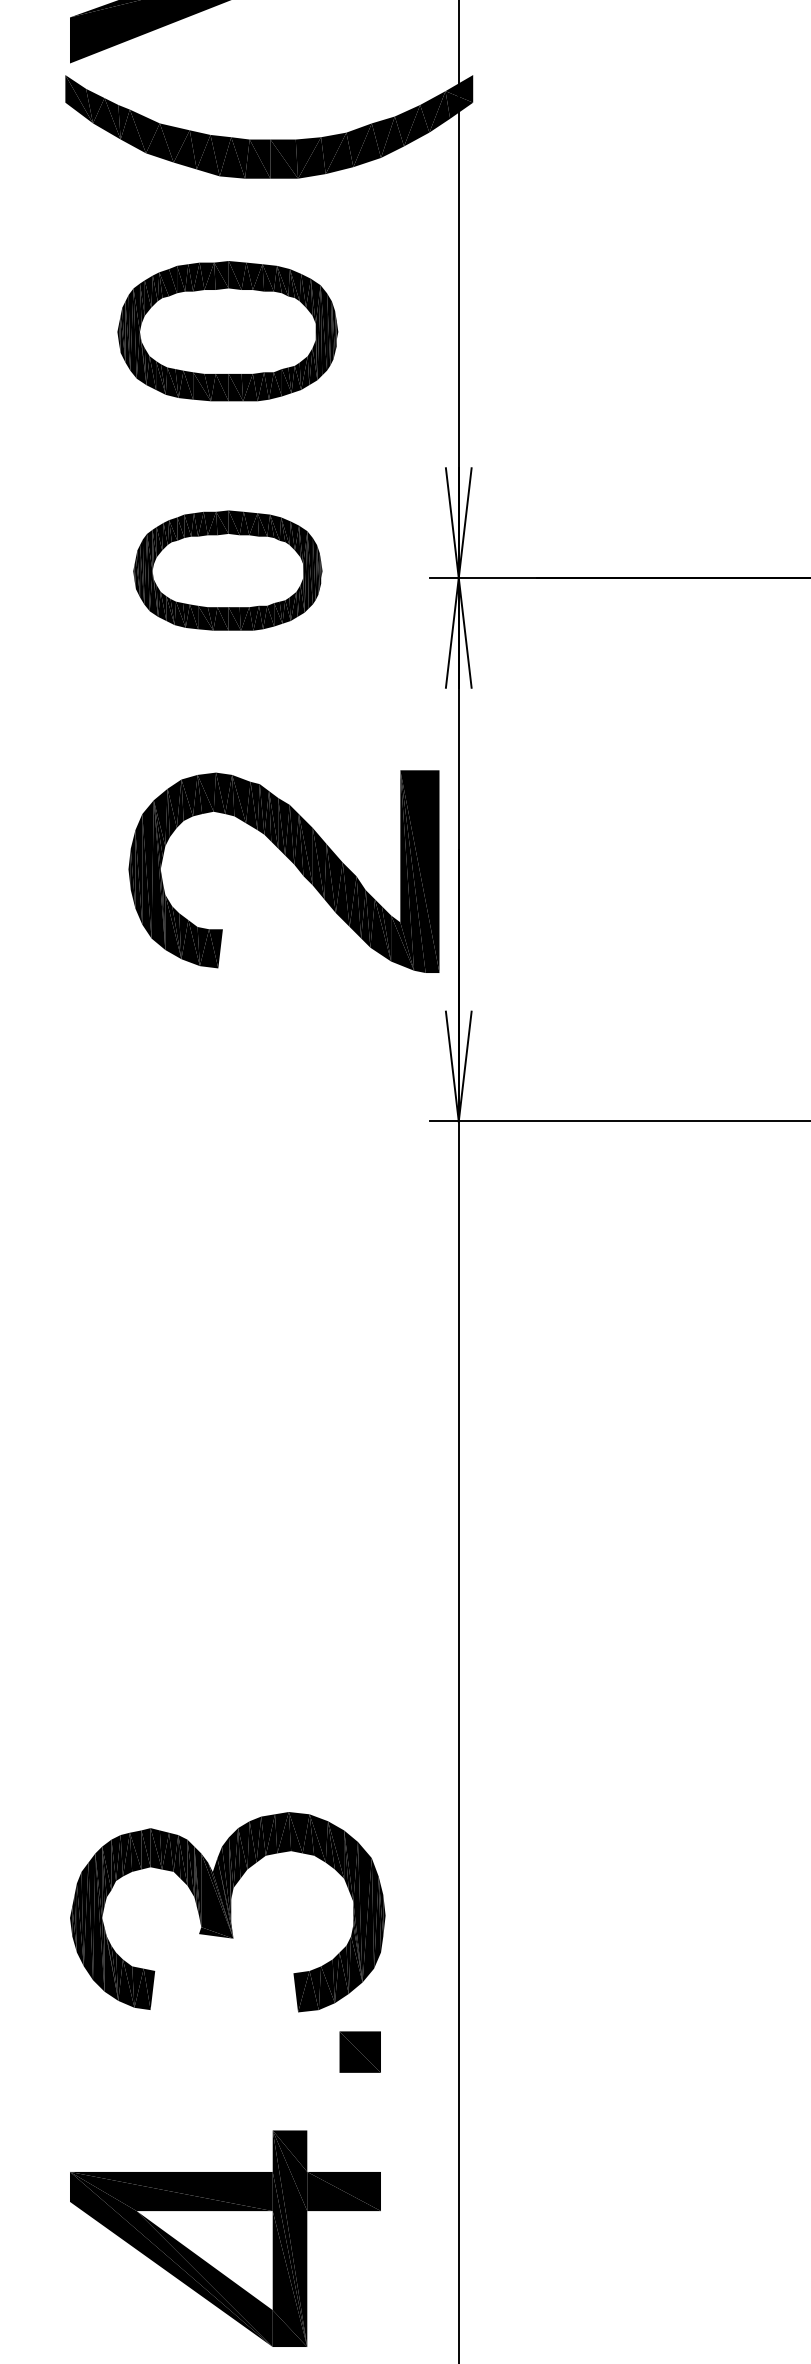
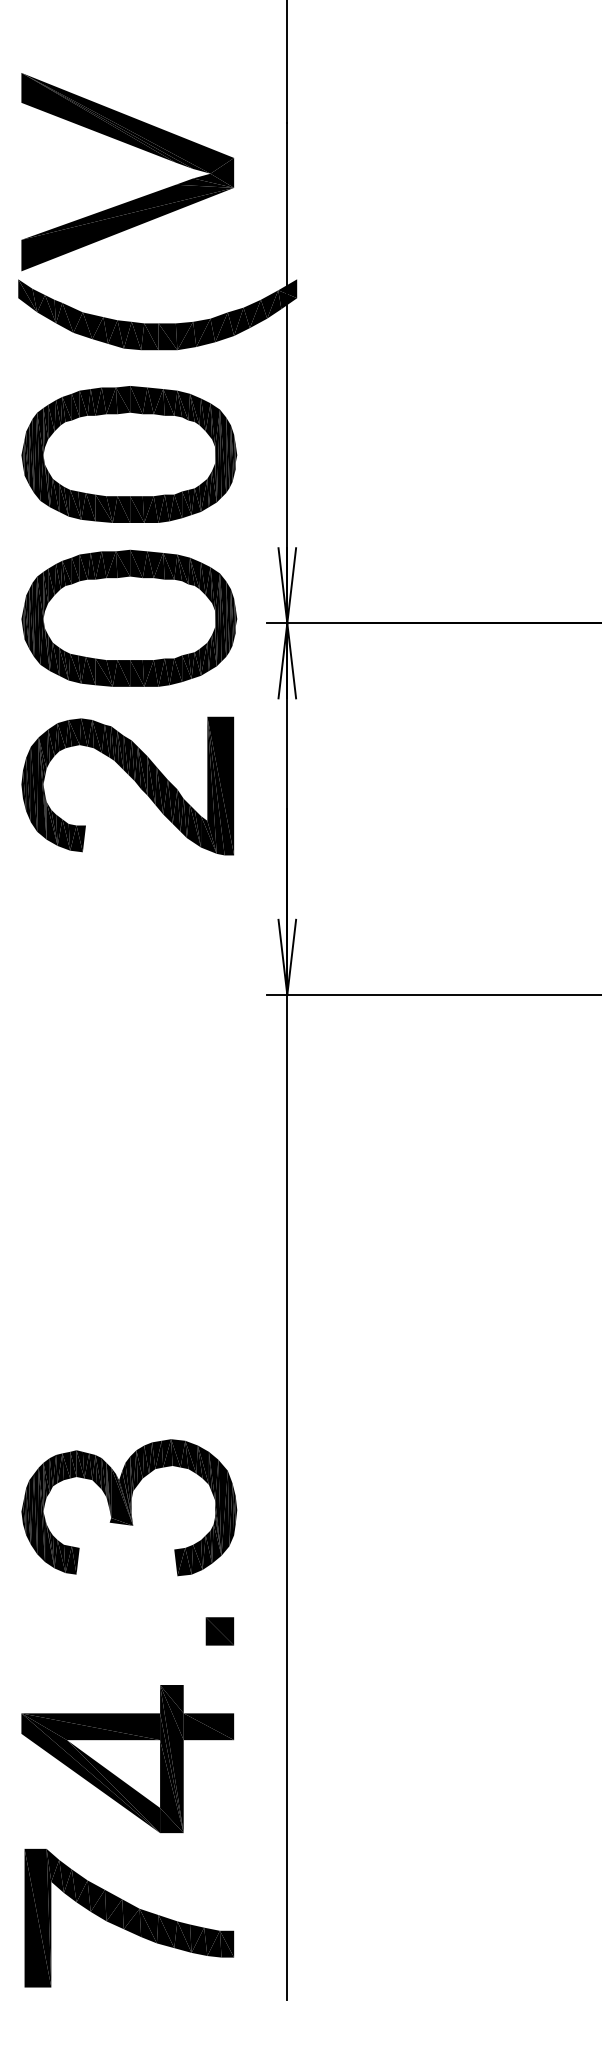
part: (228, 331) -> (129, 454), size x1.43
part: (228, 569) -> (129, 617), size x1.67
part: (290, 861) -> (132, 779), moved
part: (228, 1911) -> (129, 1507), moved

